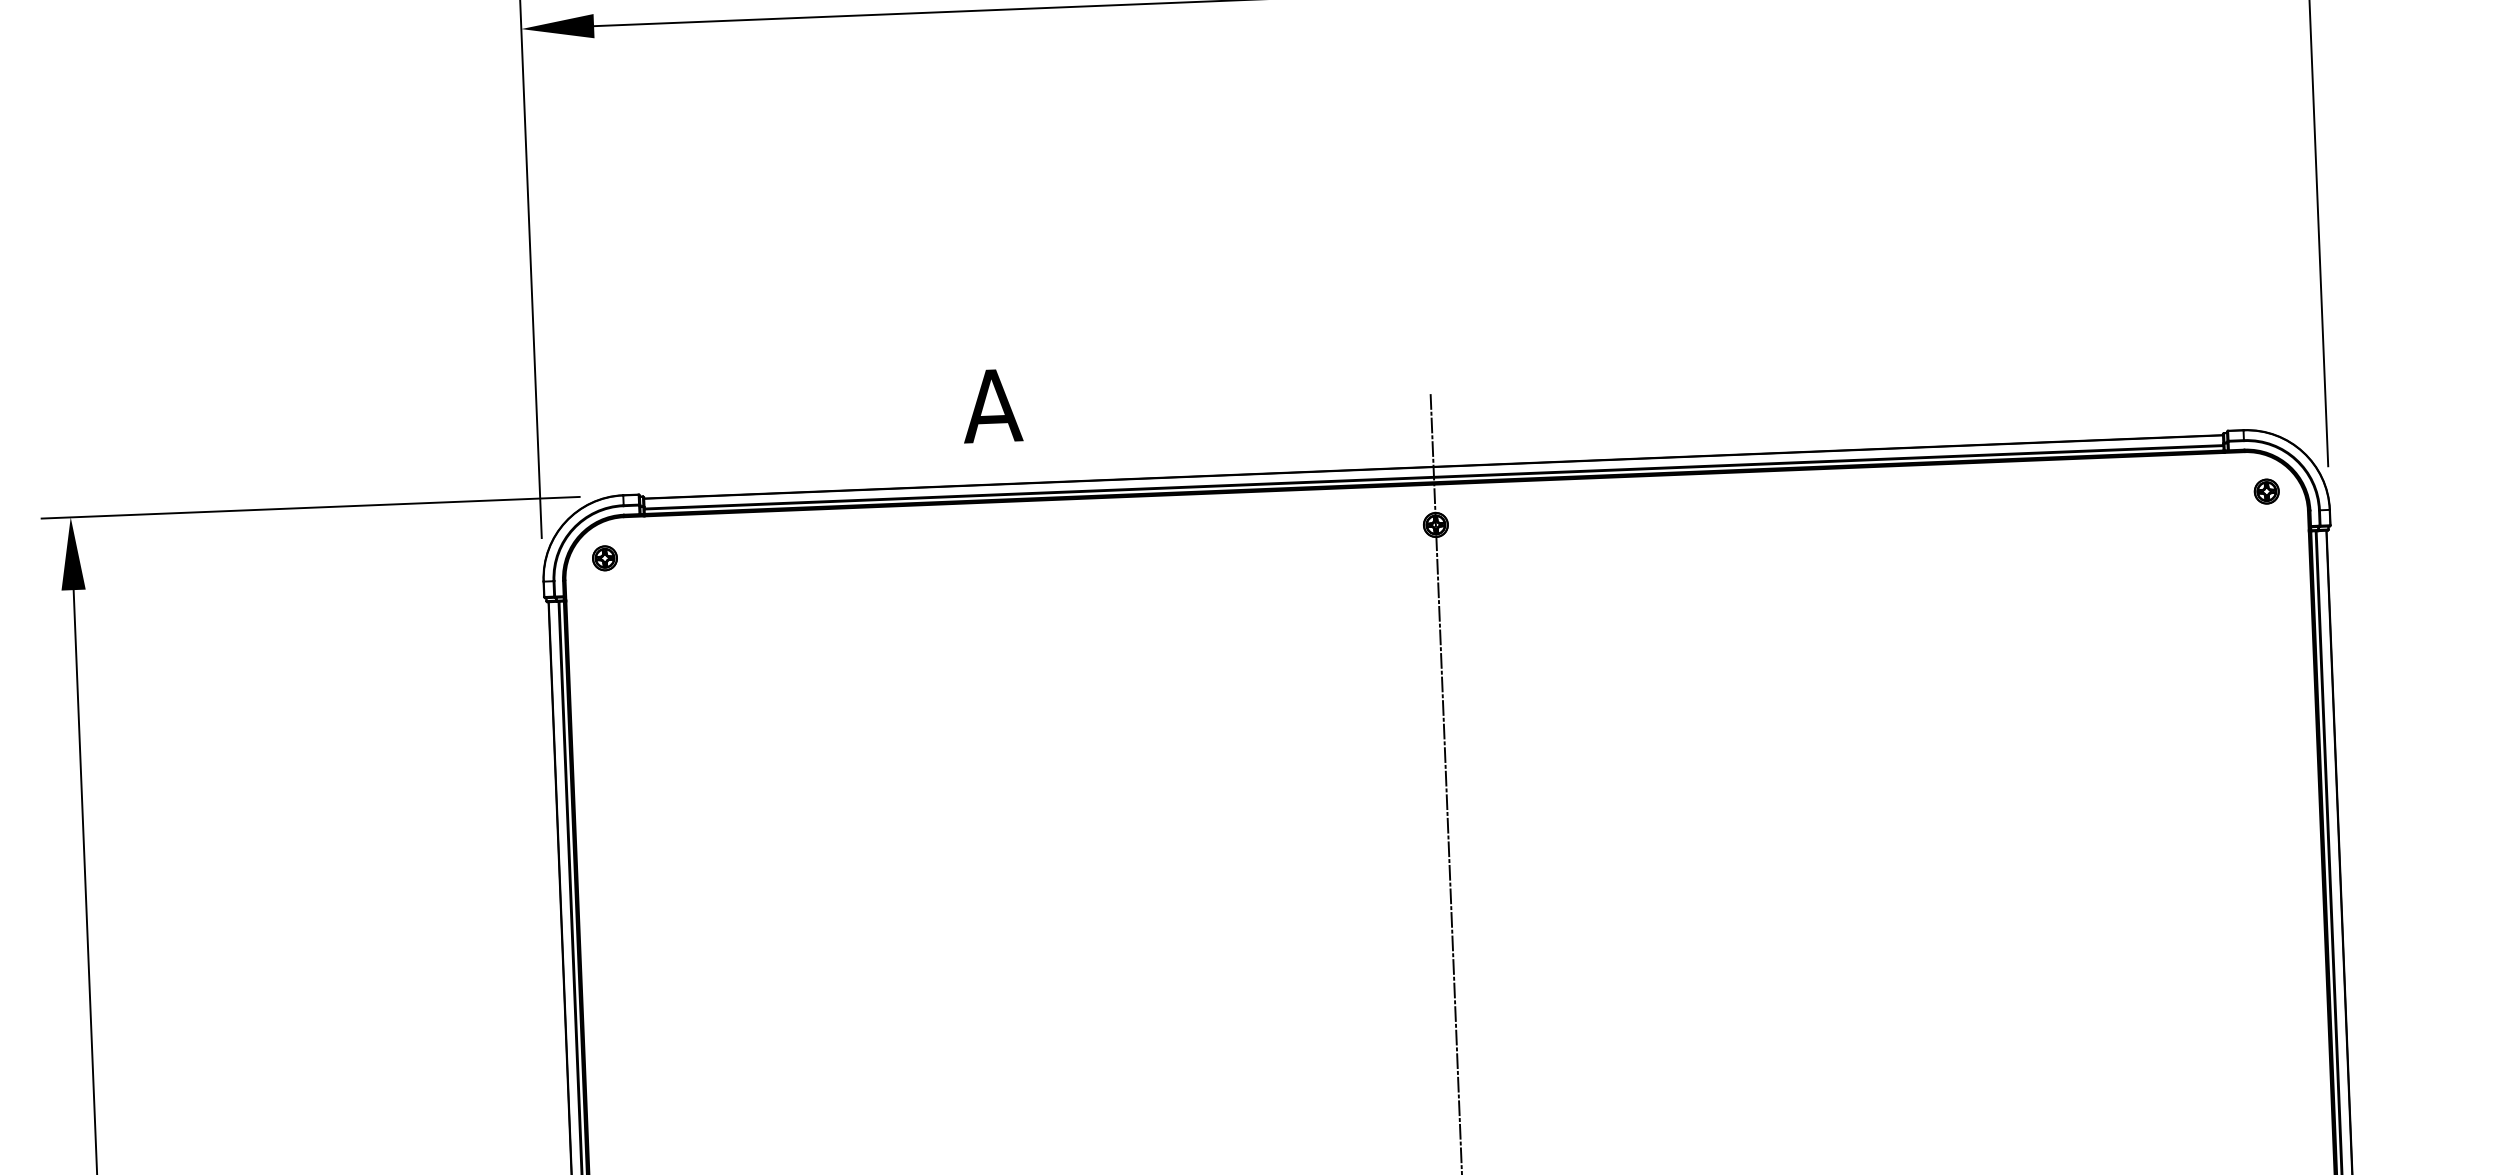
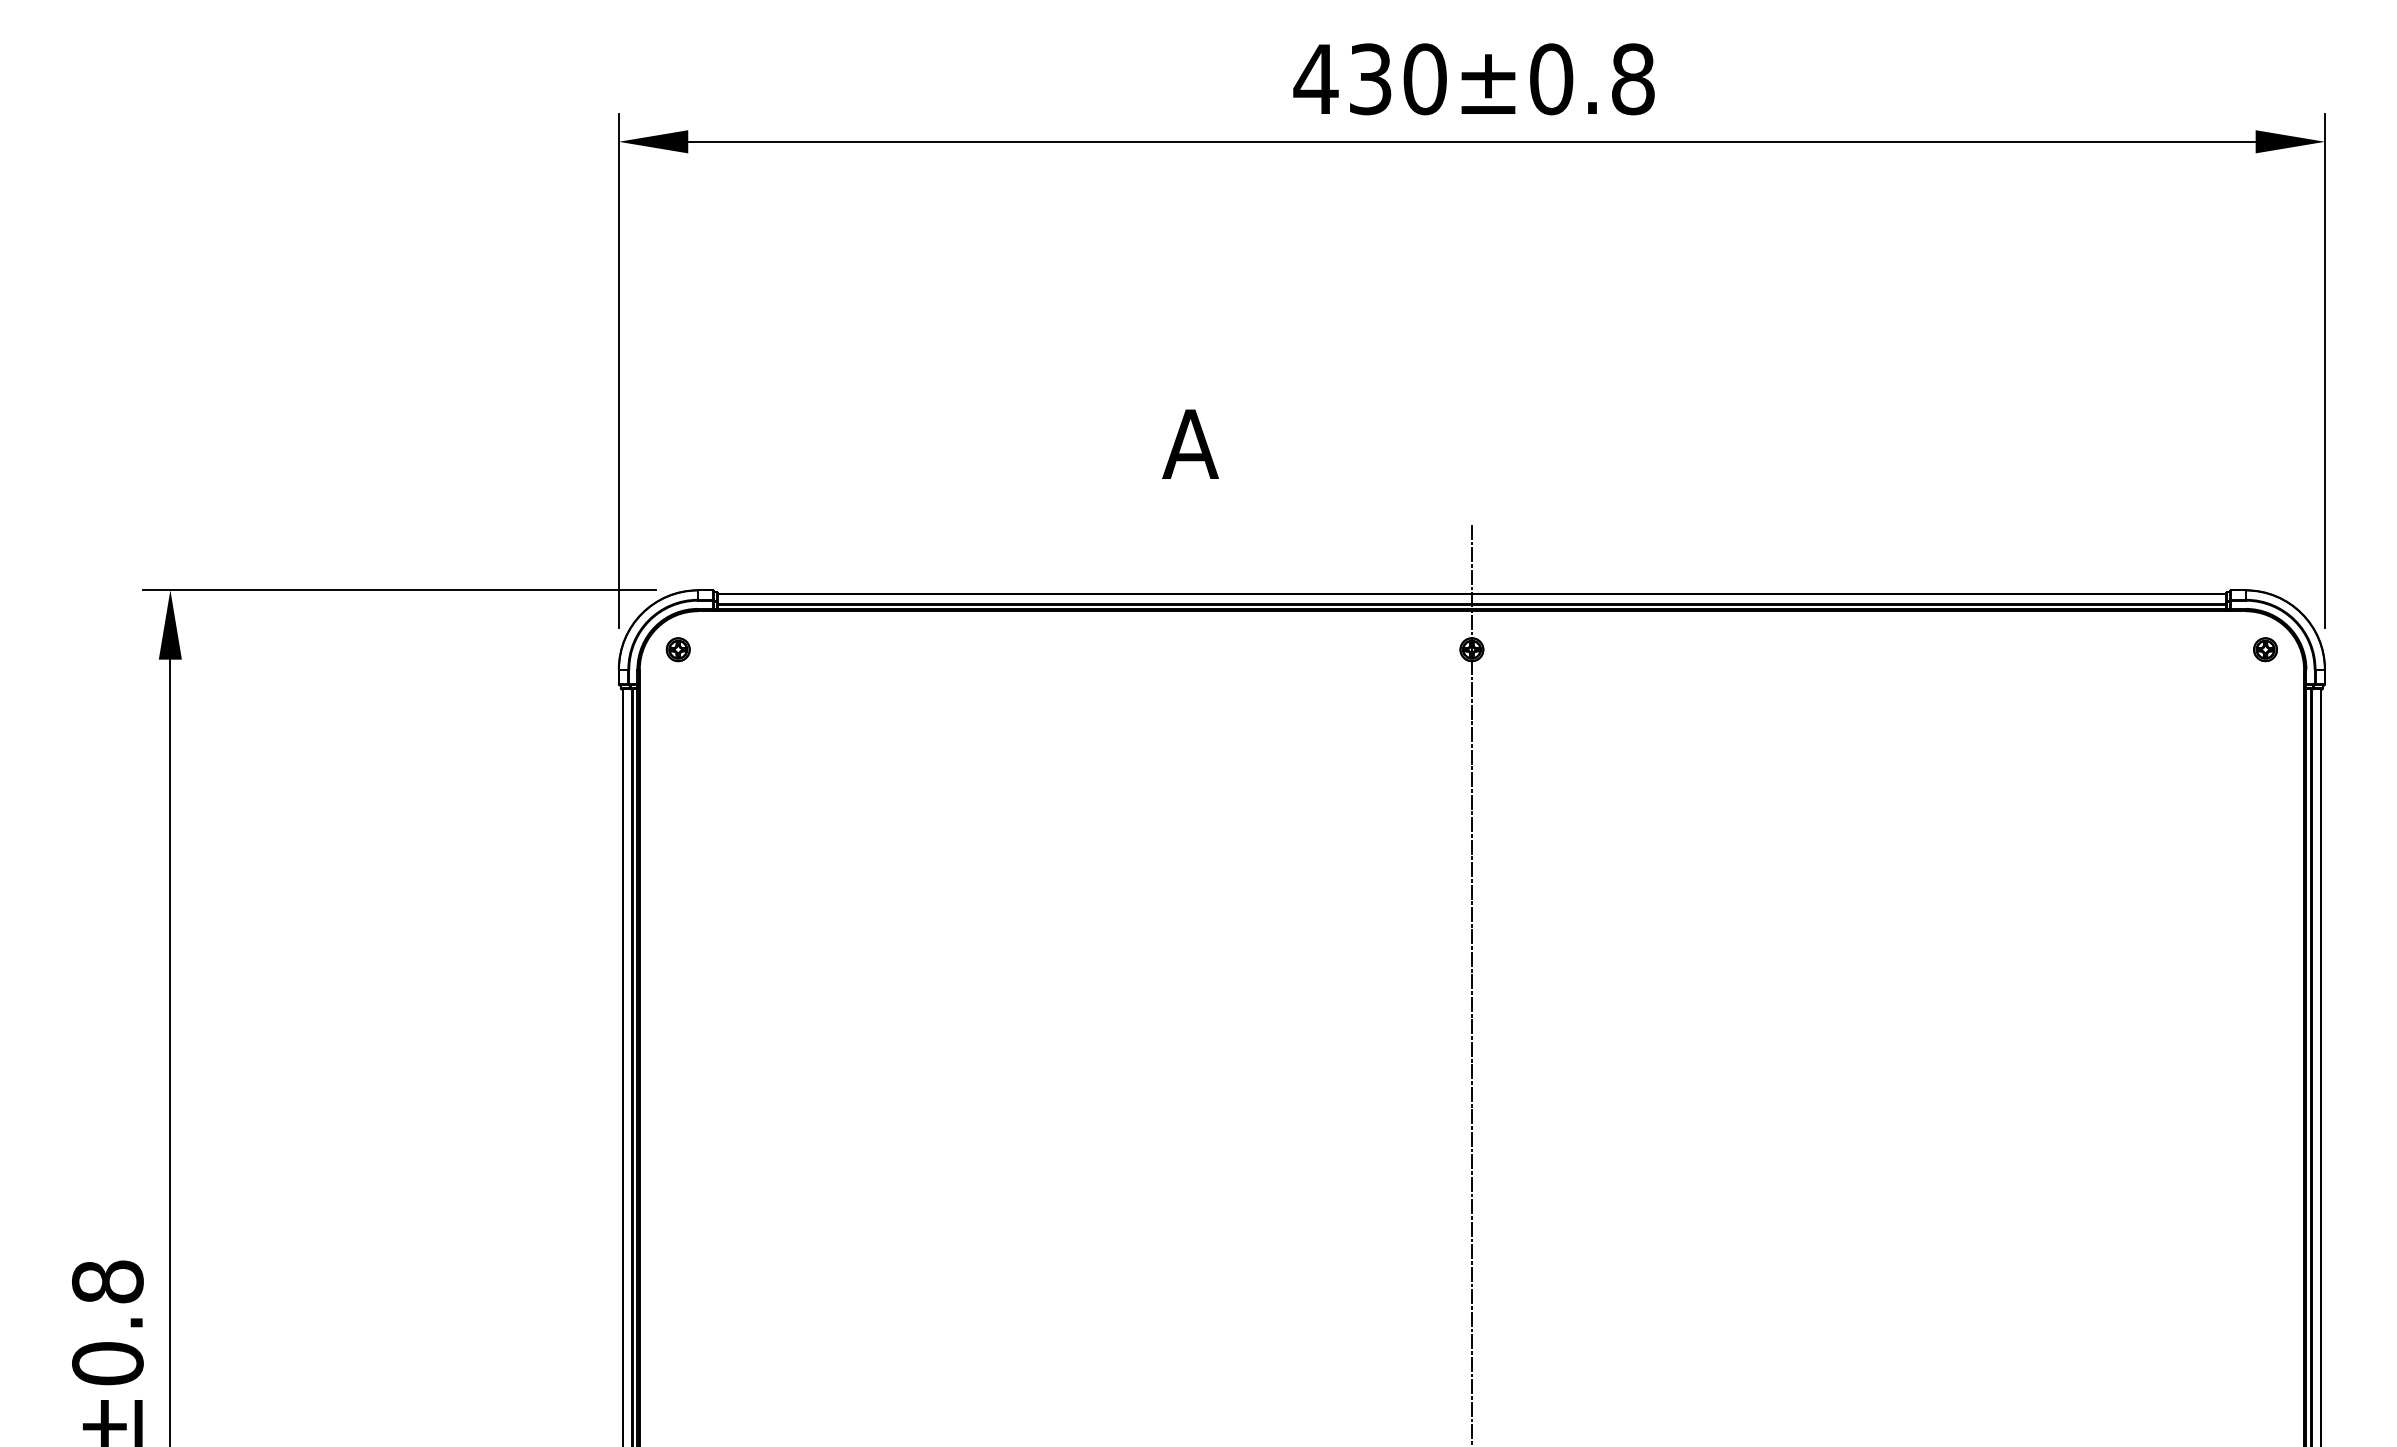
text: (992, 405) -> (1190, 443), moved

